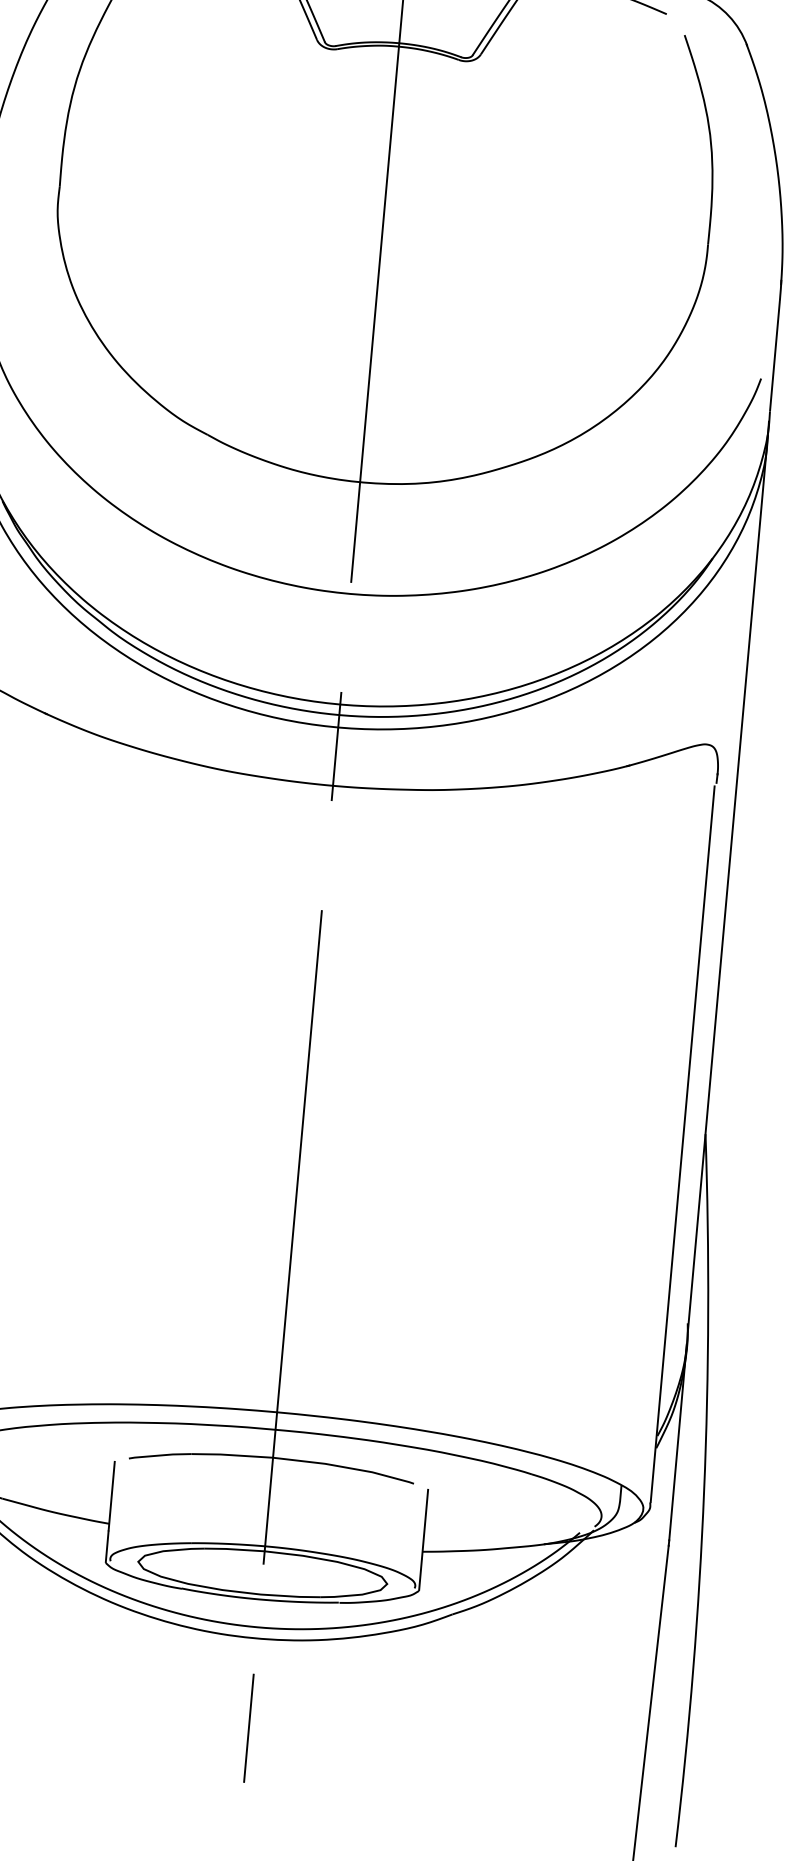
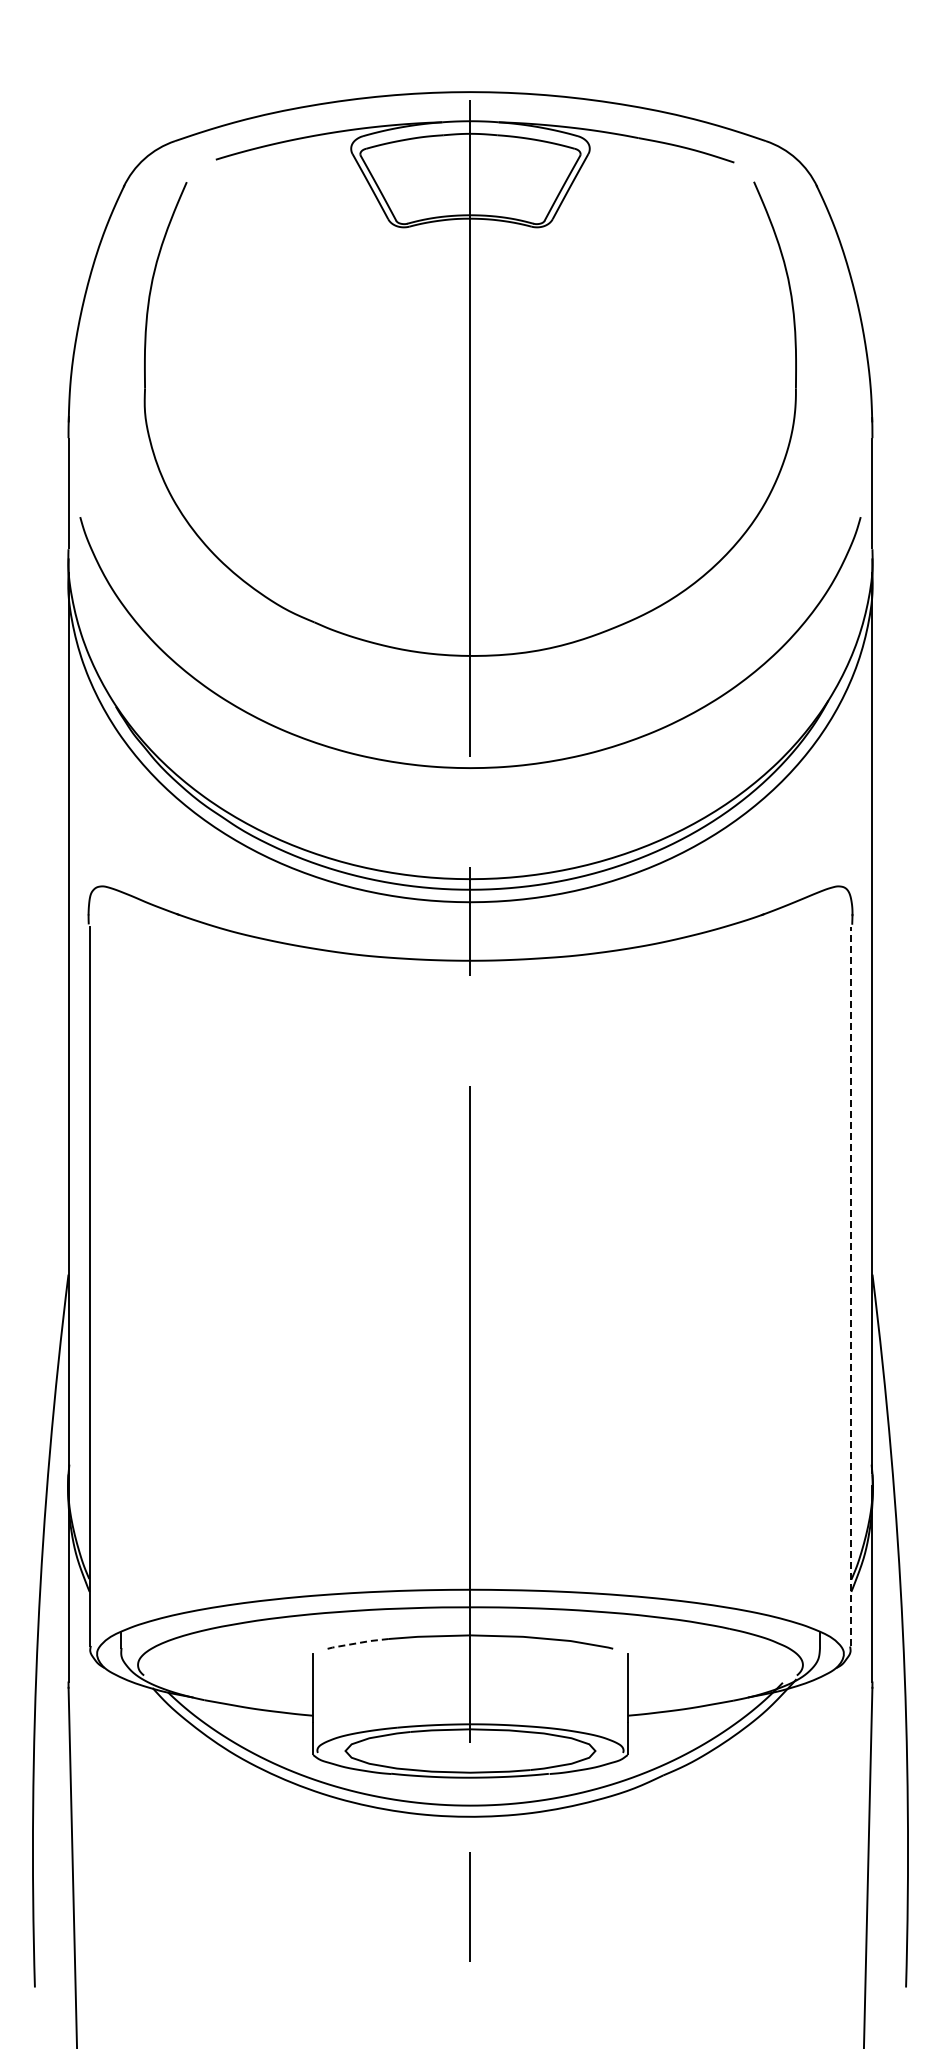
line: (682, 1144) -> (850, 1286), solid -> dashed
line: (159, 1455) -> (357, 1643), solid -> dashed

